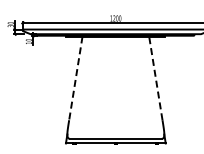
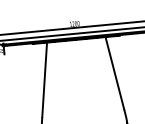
line: (155, 77) -> (114, 72), dashed -> solid
line: (75, 78) -> (44, 80), dashed -> solid

